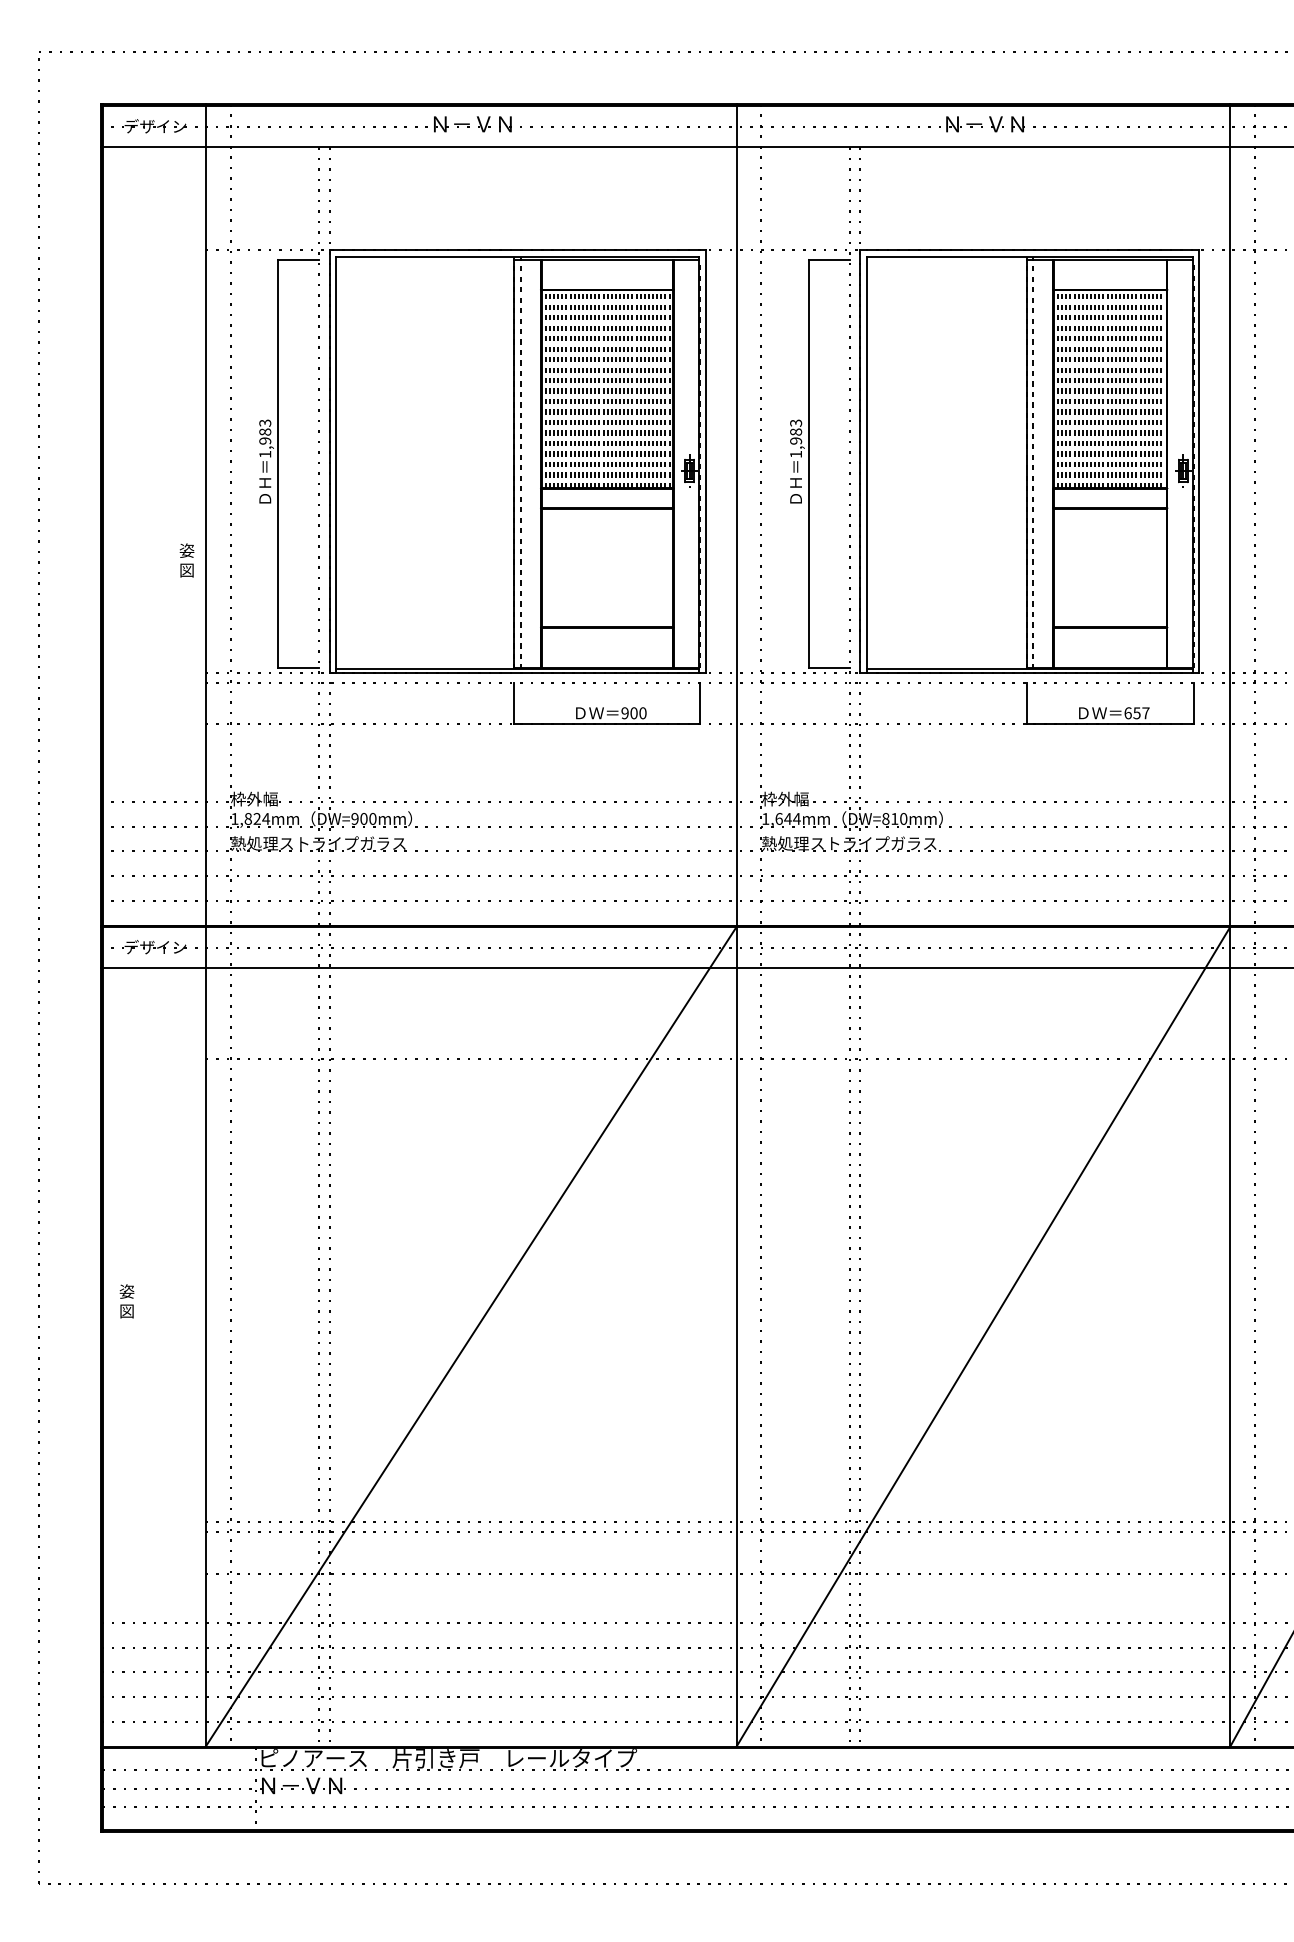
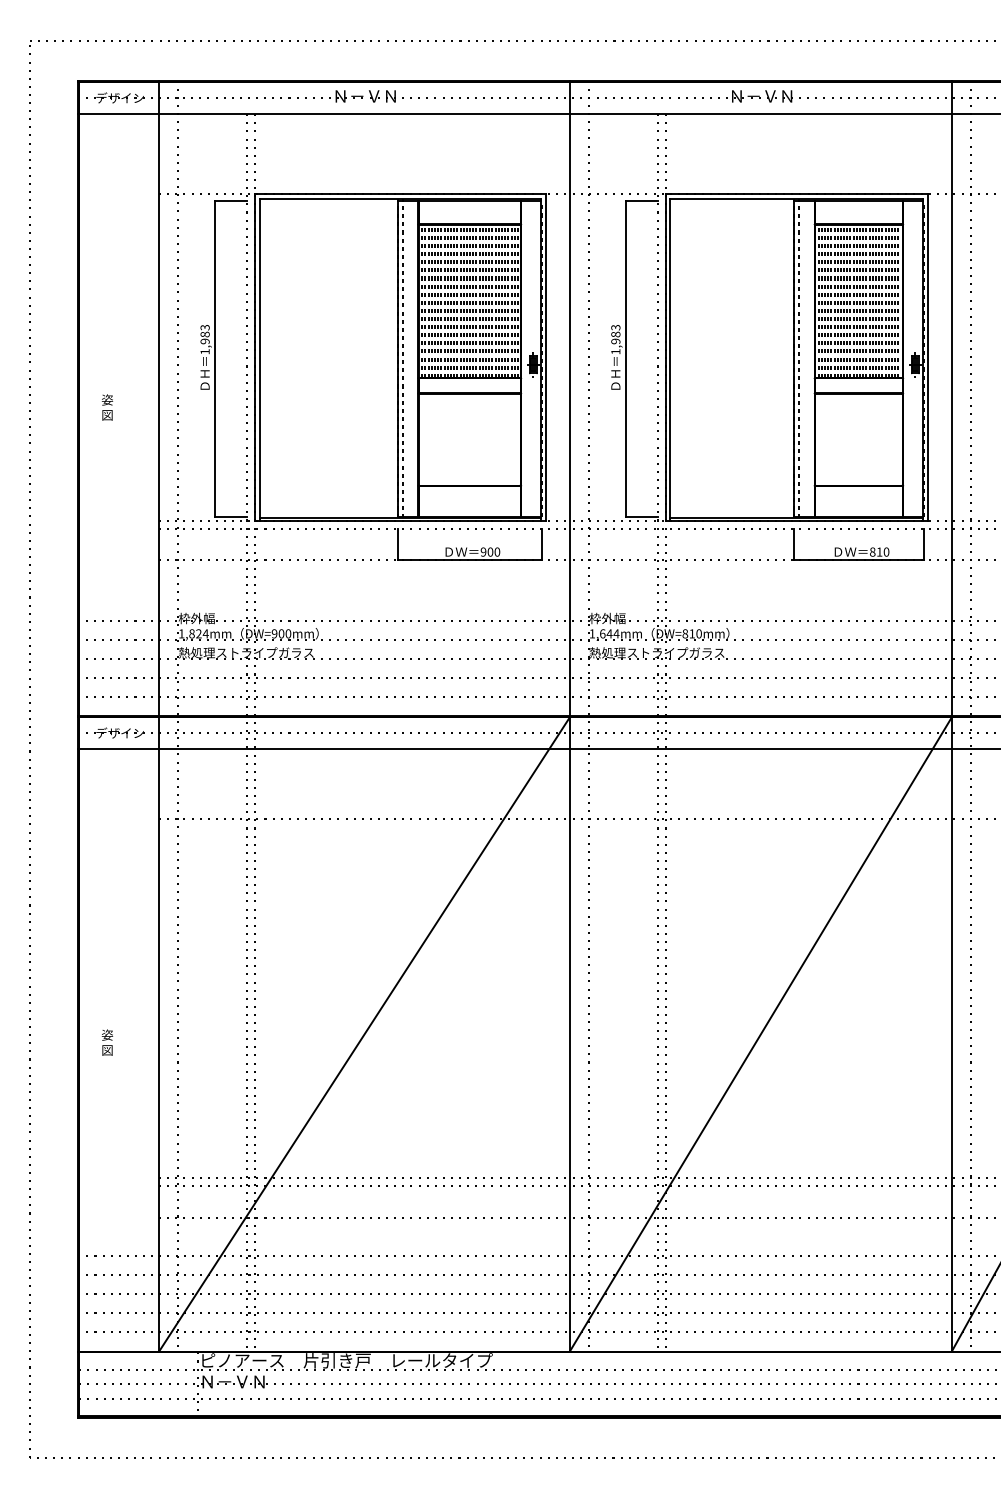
text: (186, 560) -> (107, 407), moved
text: (1136, 713) -> (879, 552), 657 -> 810
text: (126, 1301) -> (107, 1042), moved

